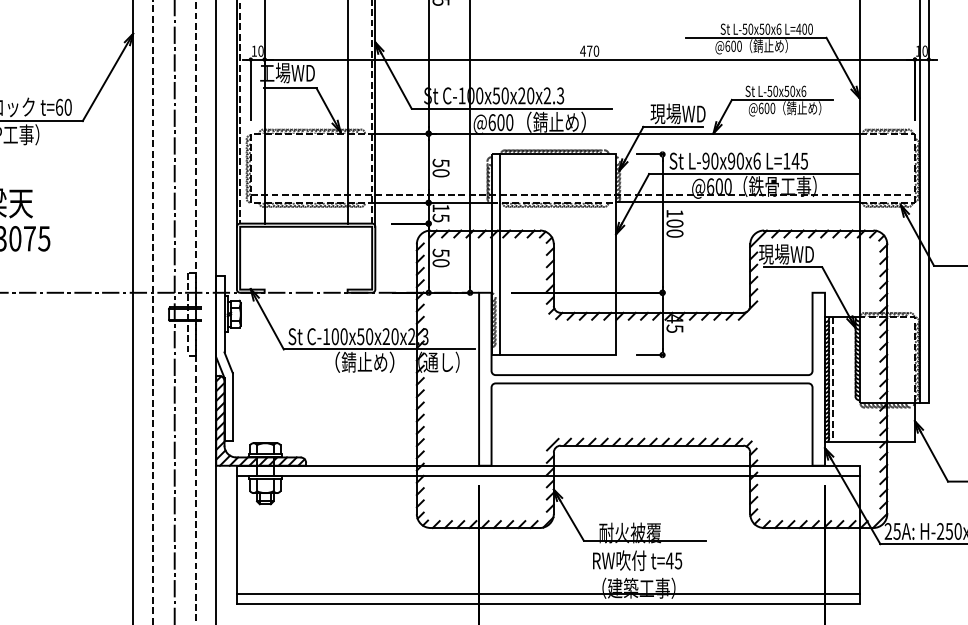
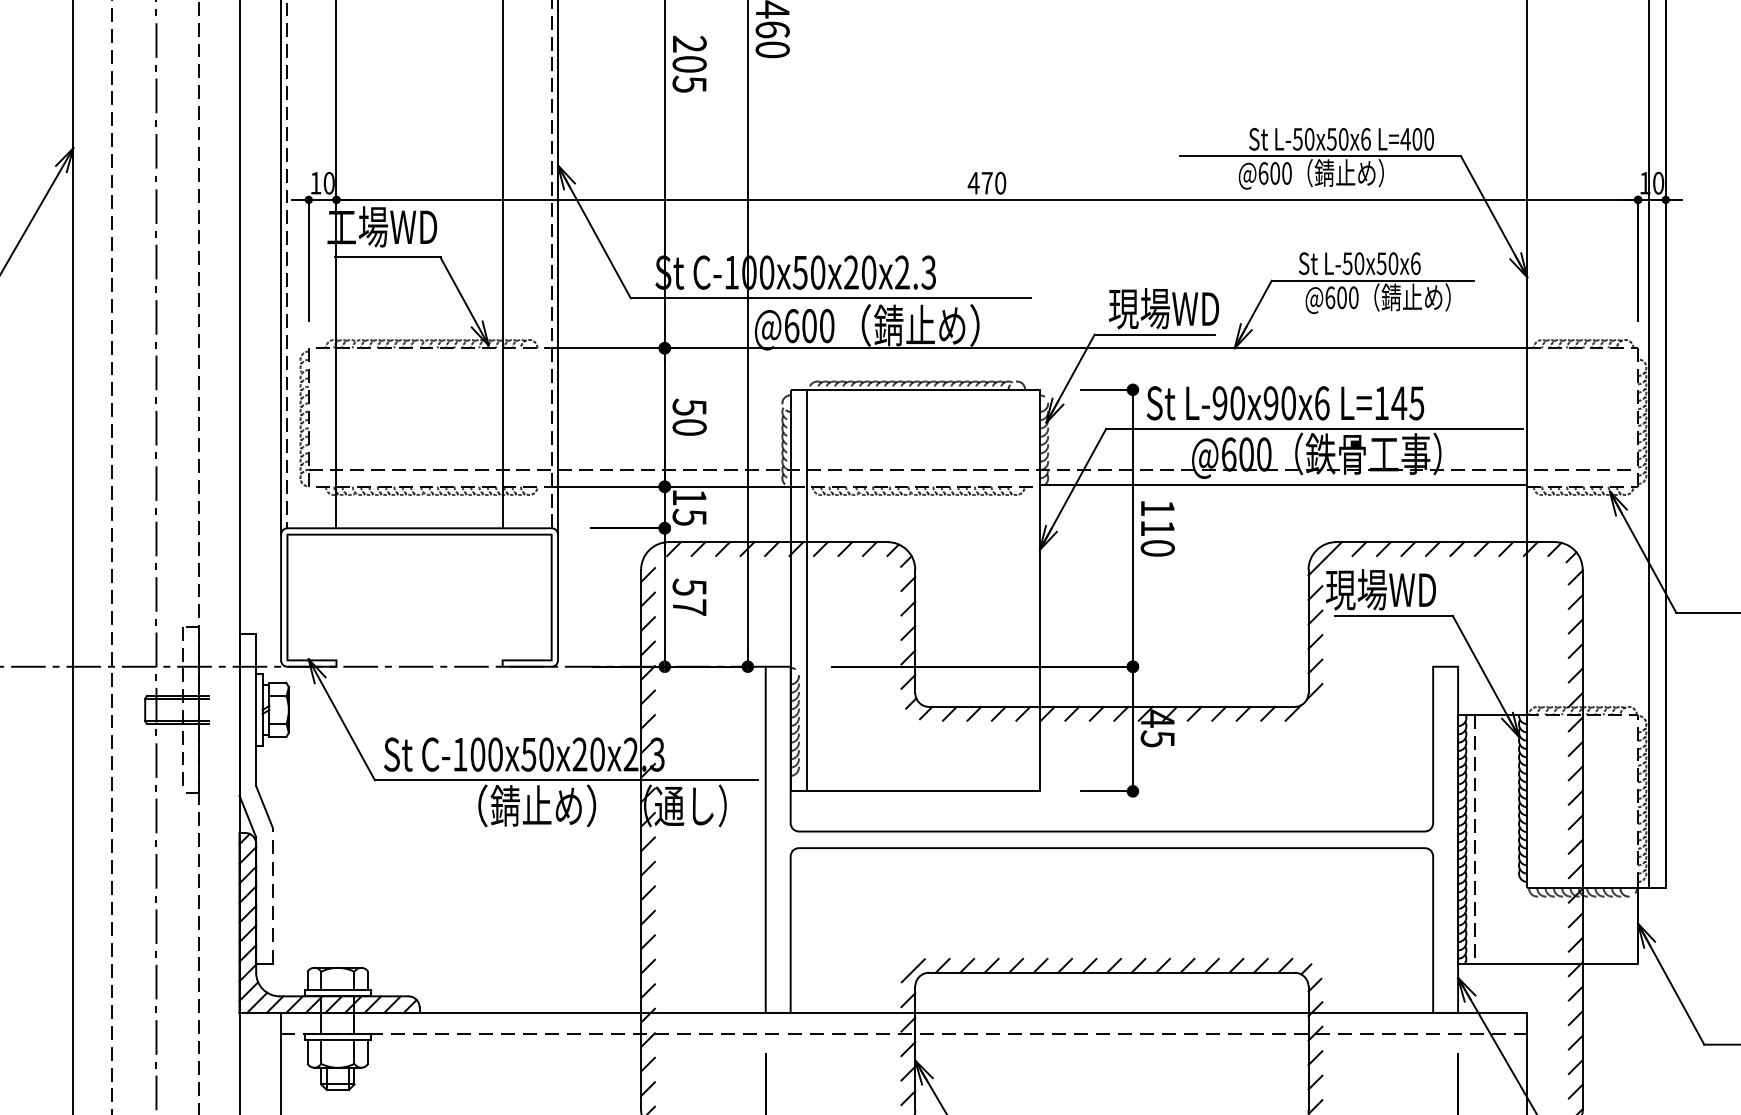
text: (674, 223) -> (1156, 528), 100 -> 110
text: (440, 263) -> (688, 608), 50 -> 57
line: (232, 406) -> (272, 894), solid -> dashed
line: (548, 476) -> (904, 1034), solid -> dashed

